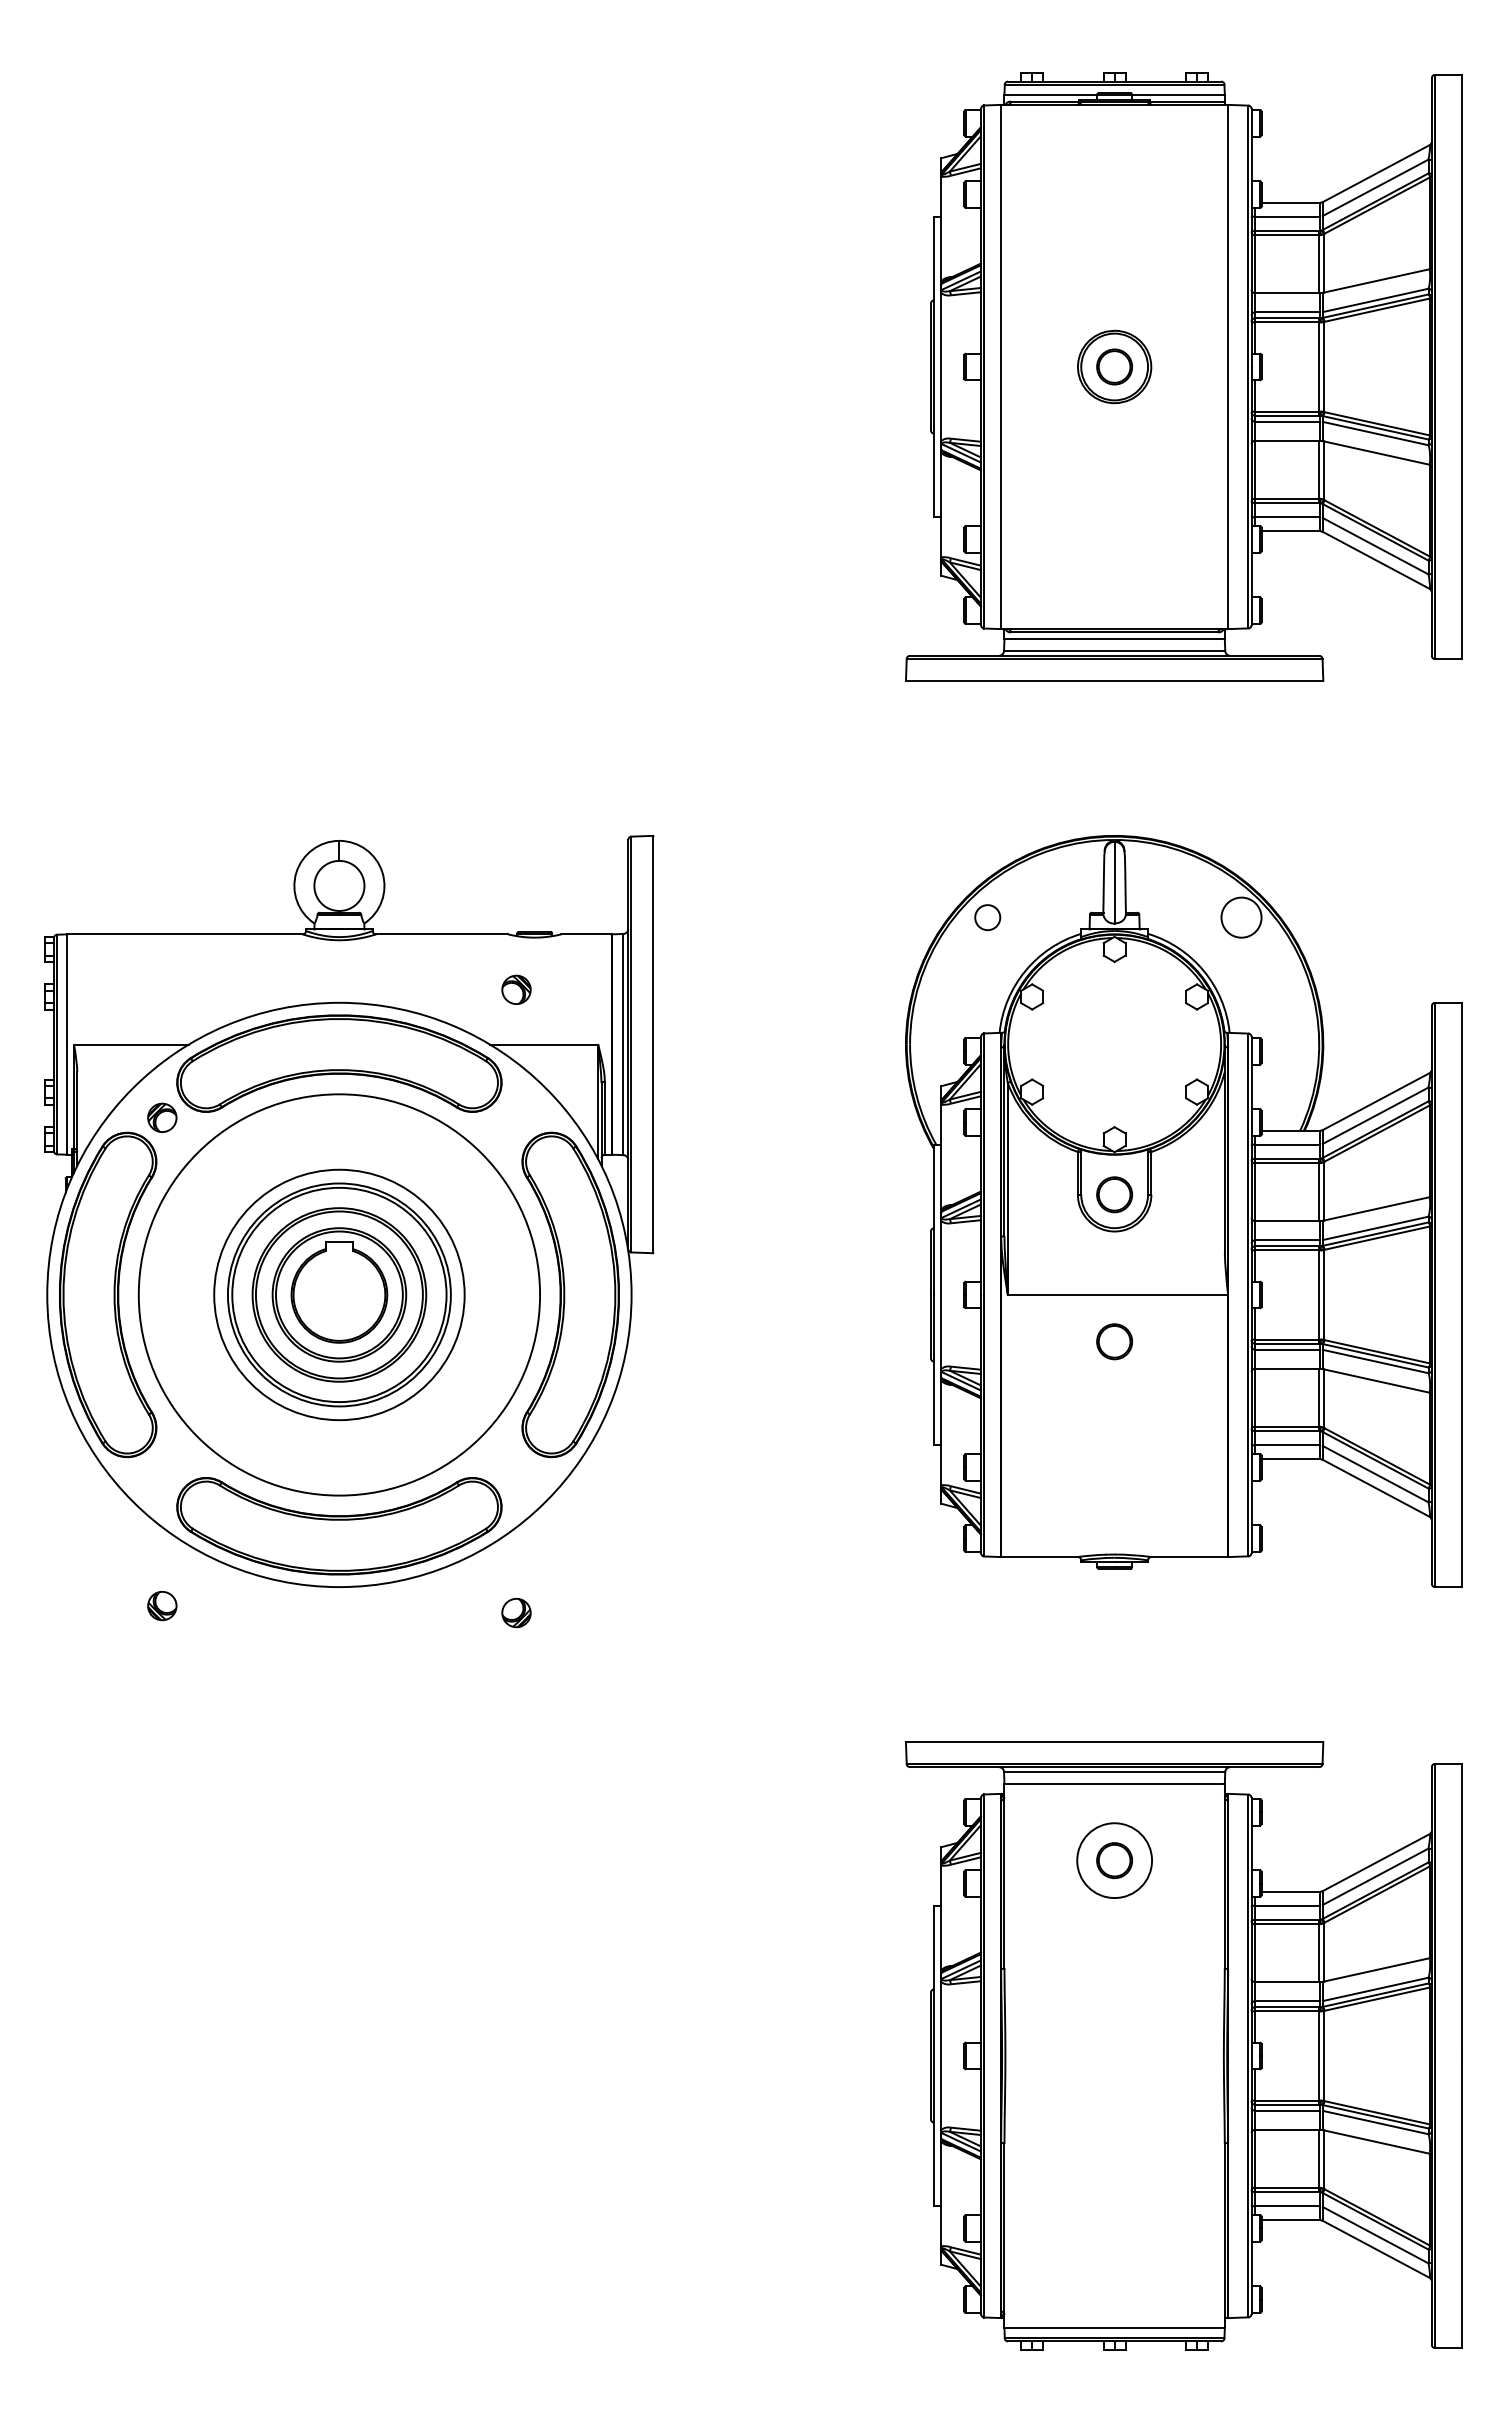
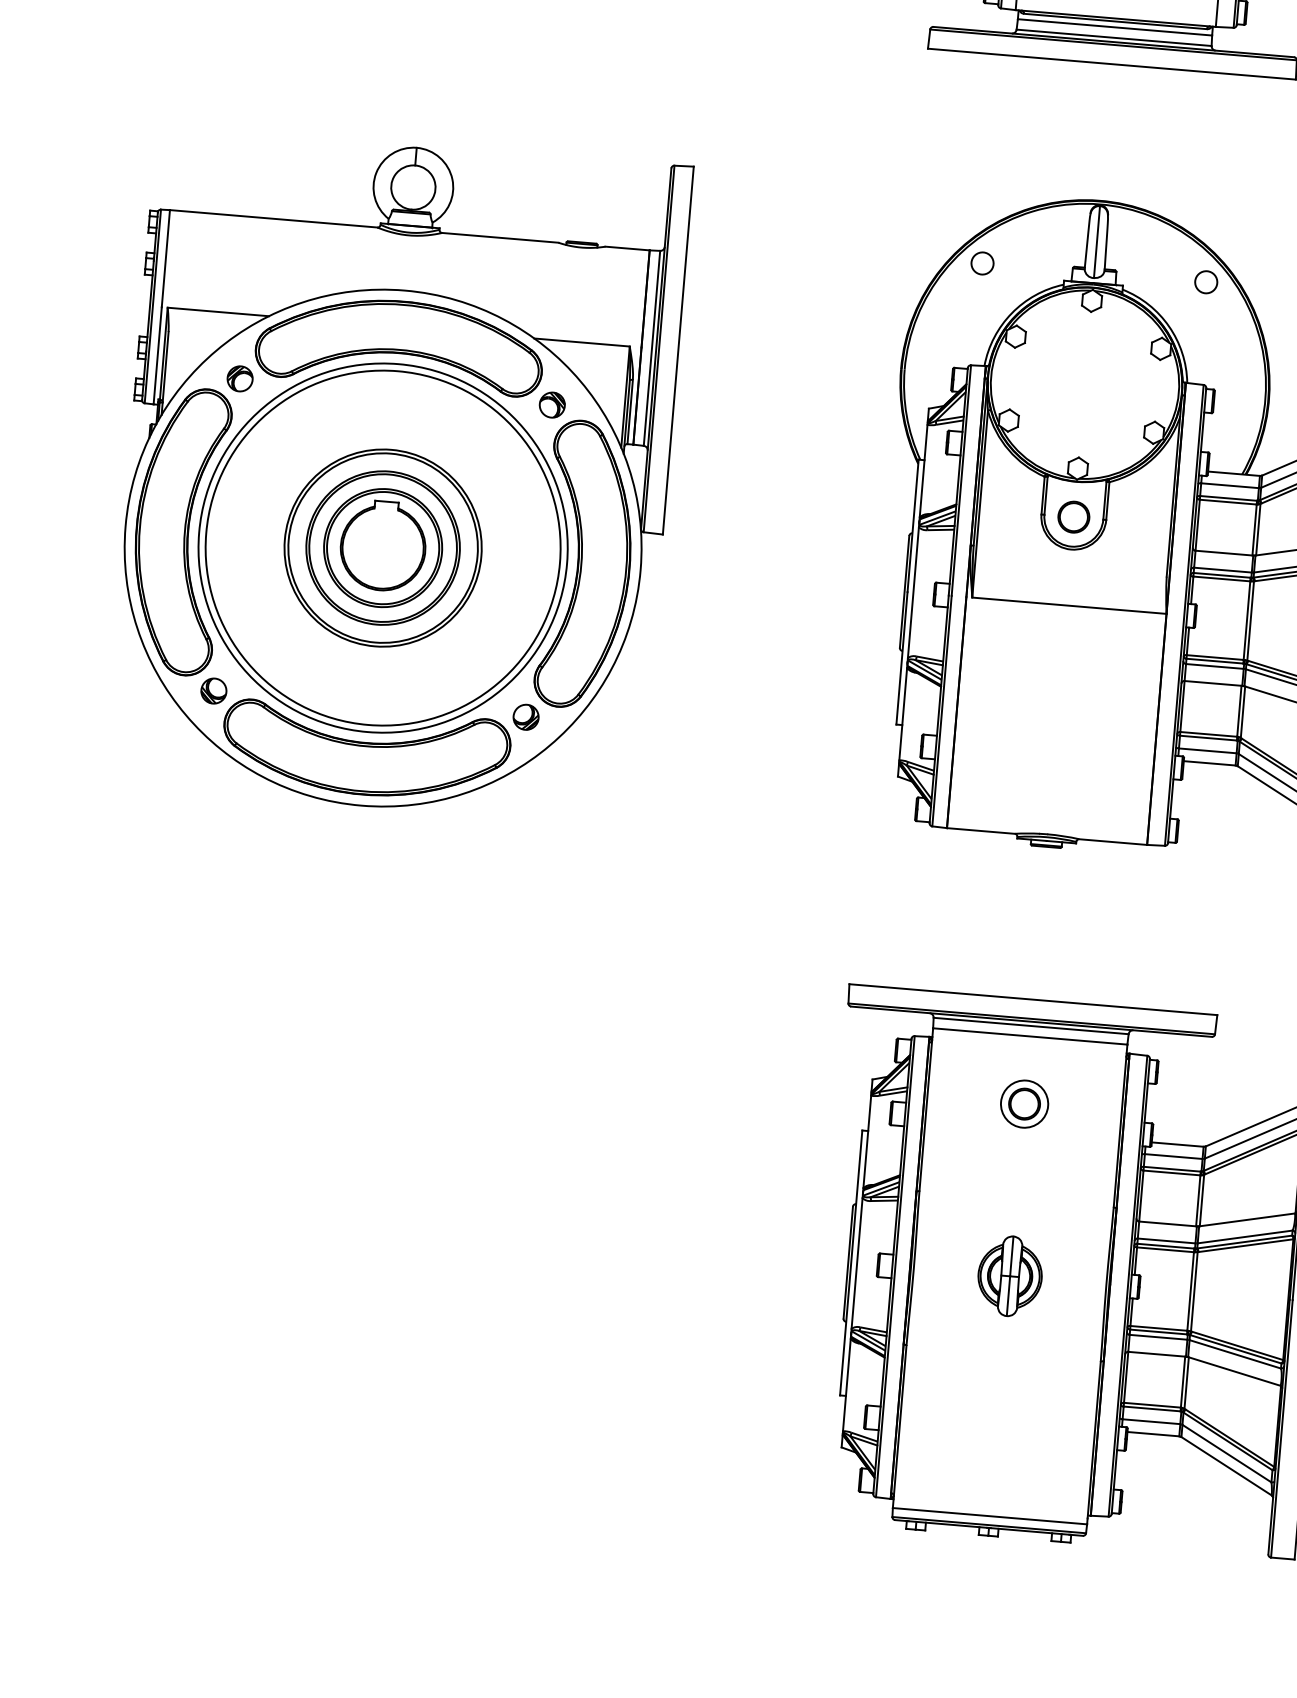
circle: (1241, 917) -> (1206, 282), size x0.62
part: (516, 989) -> (552, 404), moved
circle: (339, 1294) -> (383, 547), size x1.67
part: (1114, 1341) -> (1062, 646), removed
part: (162, 1606) -> (214, 691), moved
part: (516, 1613) -> (526, 717), moved
circle: (1114, 1860) -> (1024, 1104), size x0.71
part: (1114, 2055) -> (1010, 1275), added

